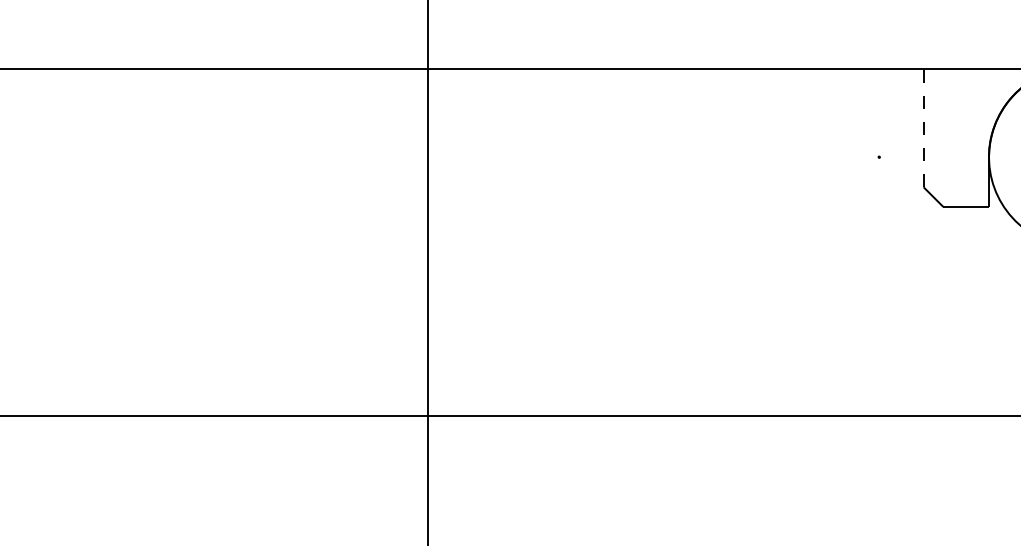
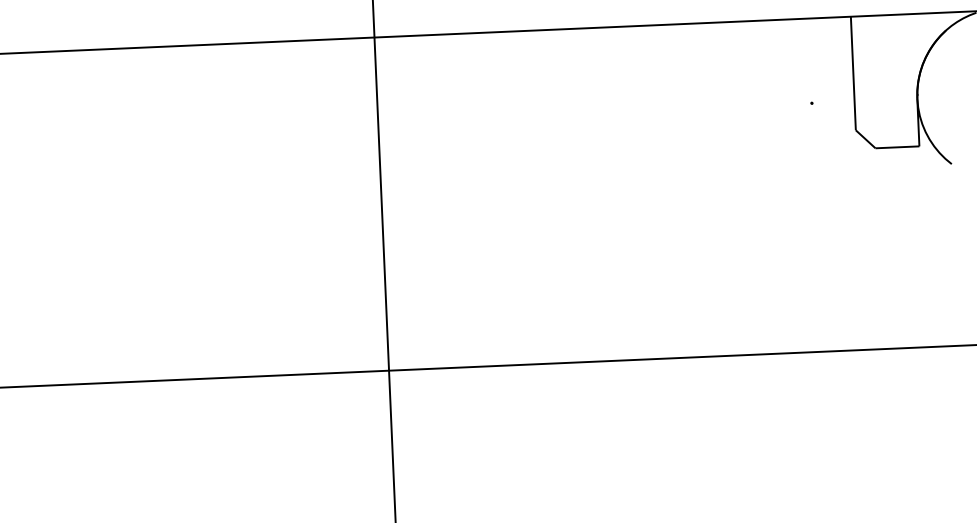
line: (923, 127) -> (853, 72), dashed -> solid

